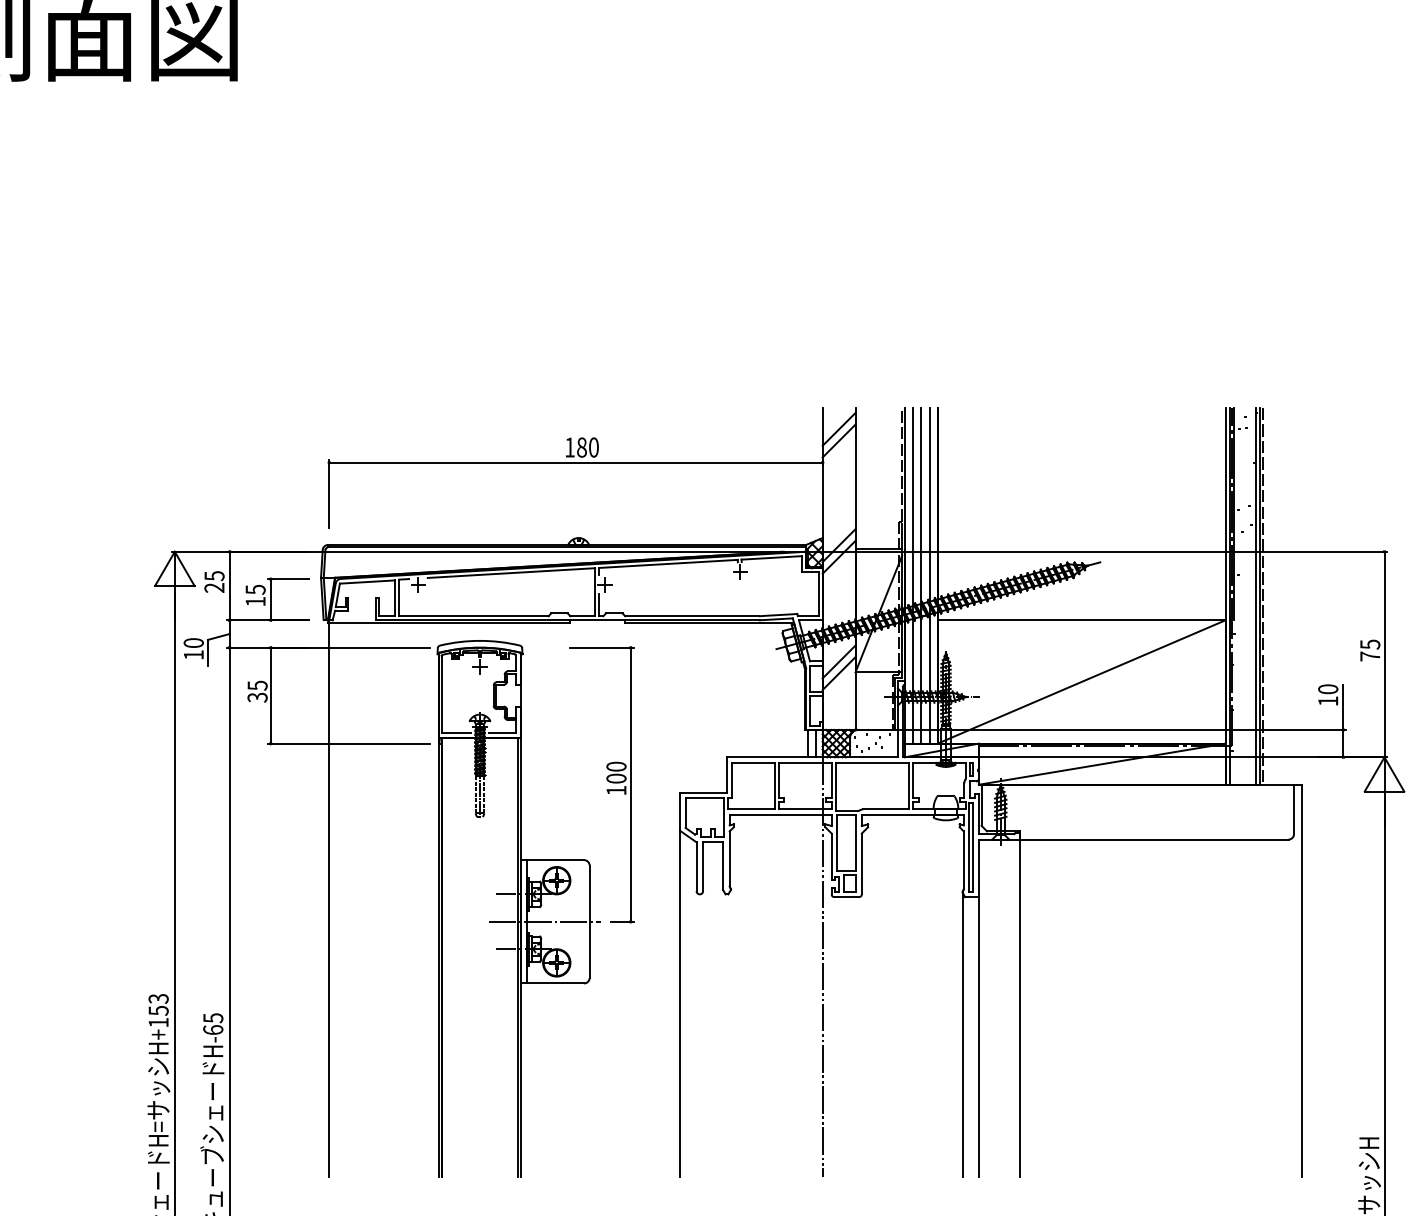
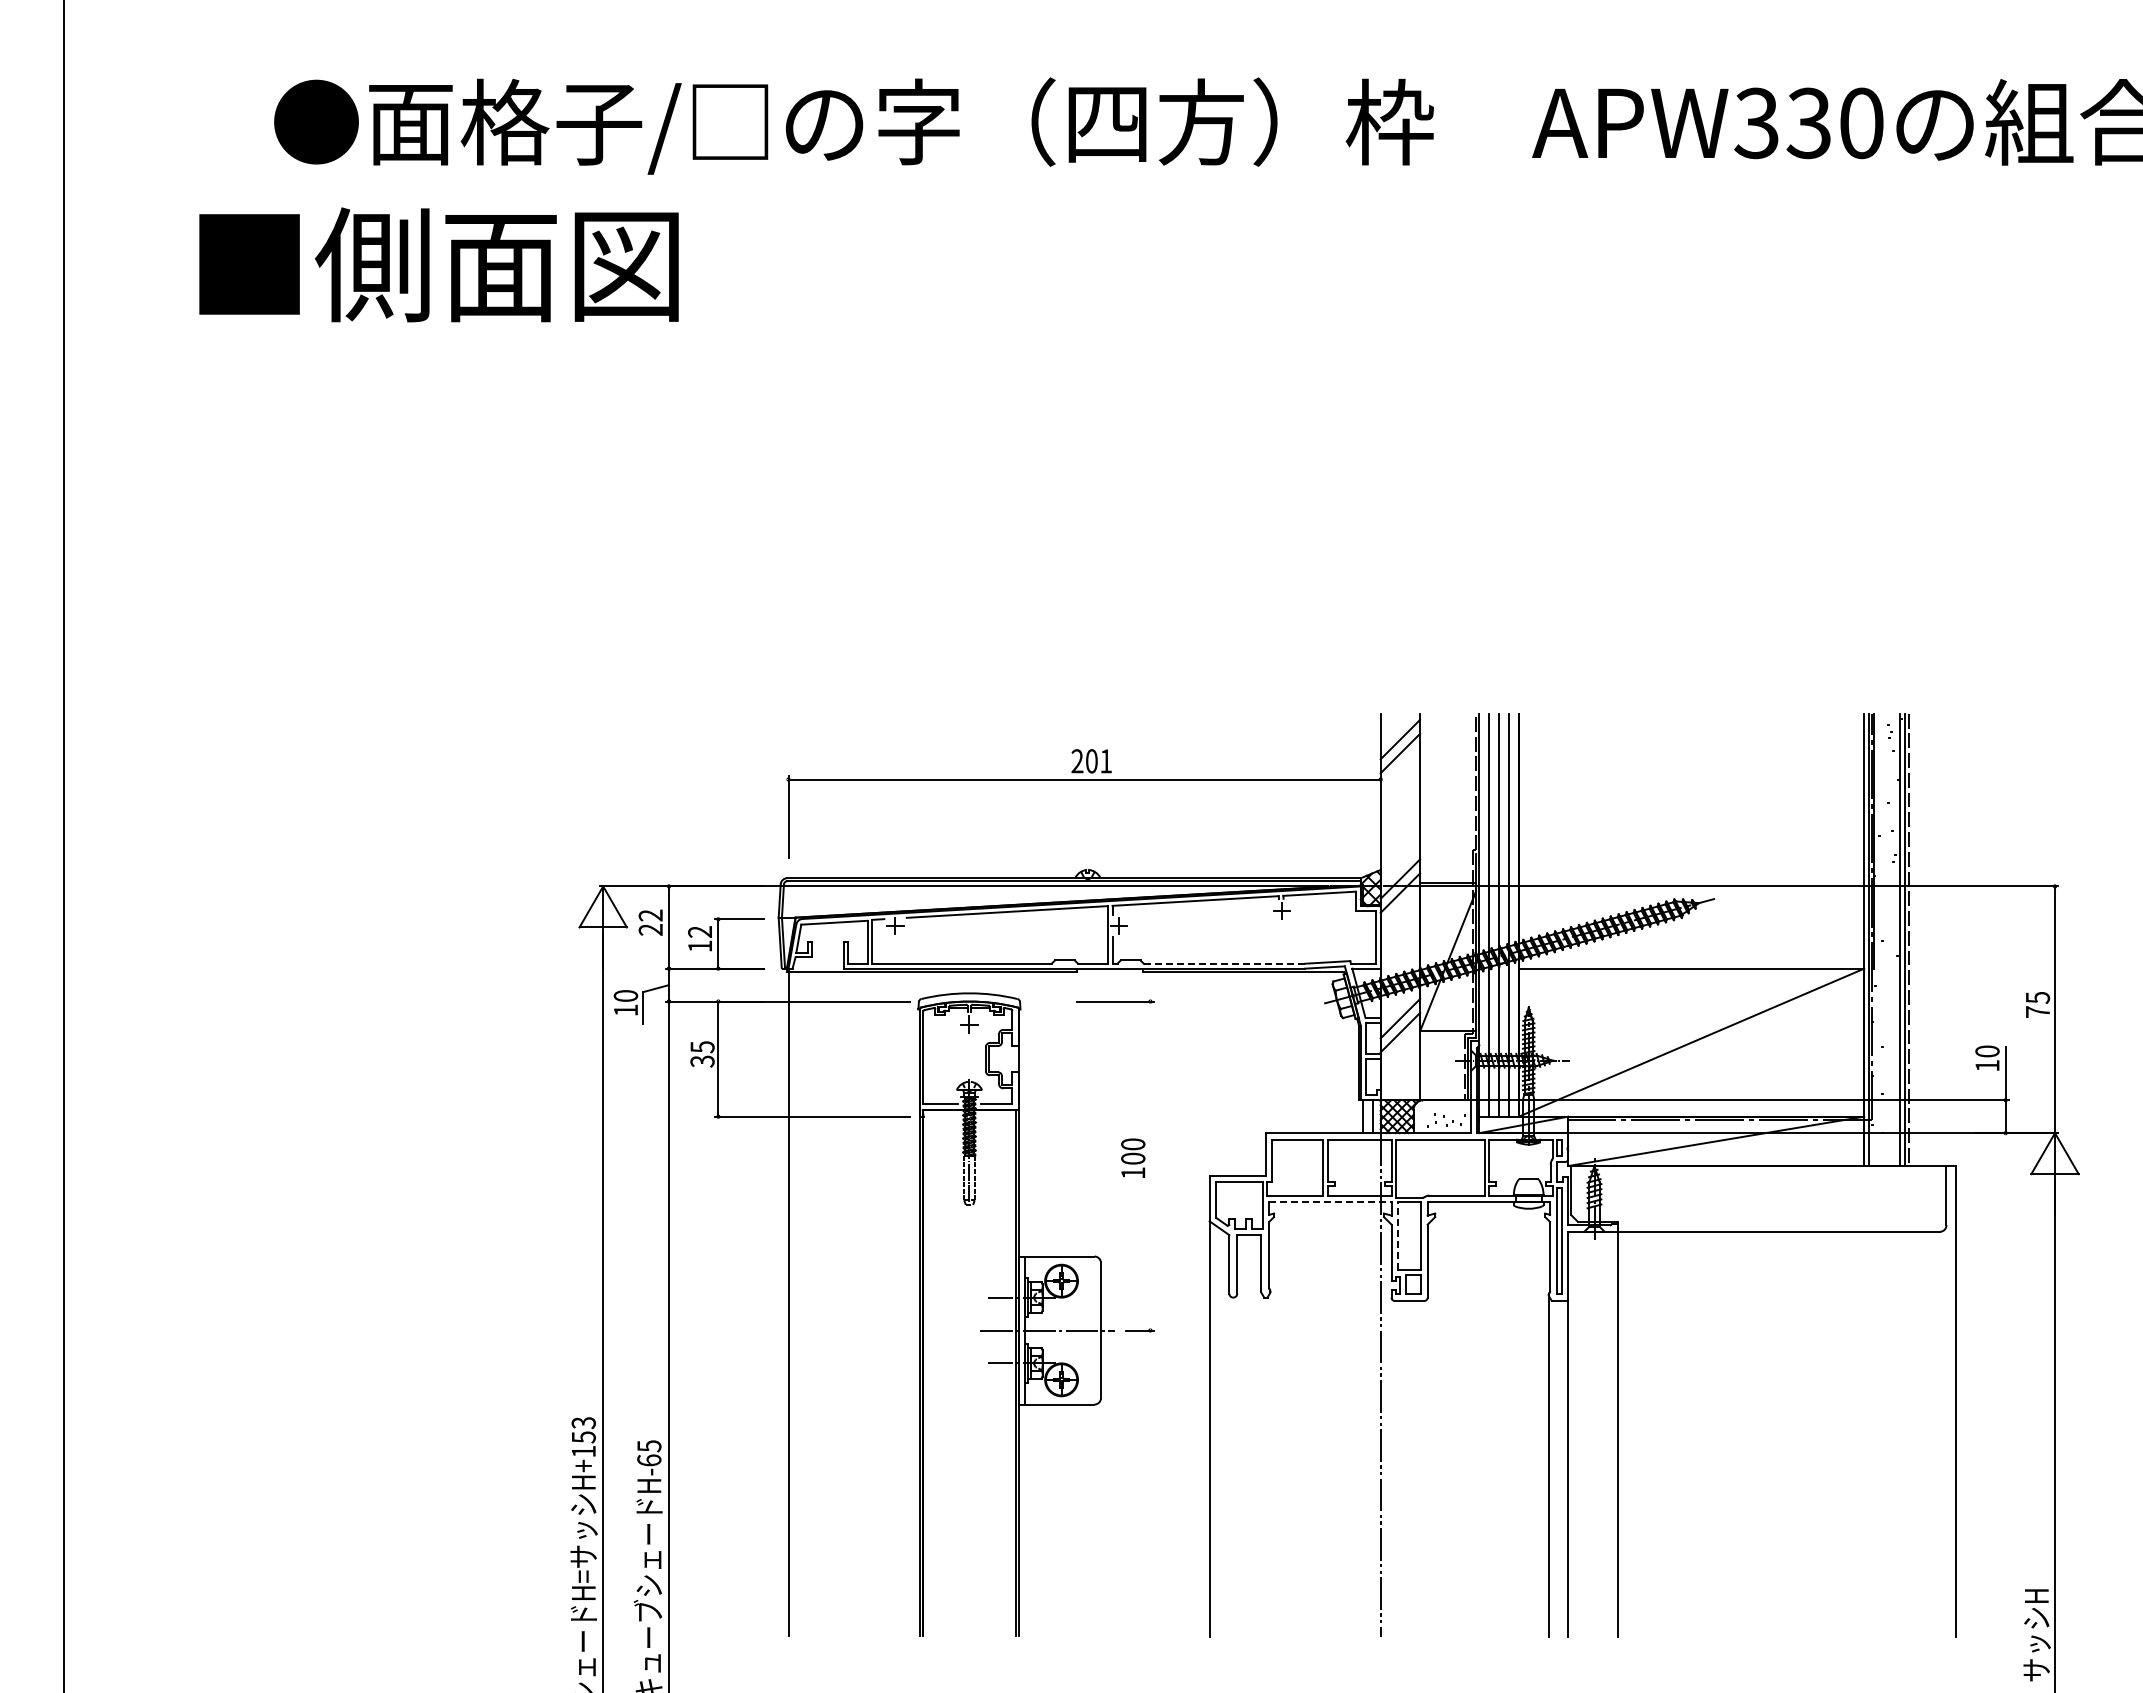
text: (581, 447) -> (1091, 761), 180 -> 201
text: (214, 576) -> (650, 915), 25 -> 22
text: (255, 590) -> (700, 932), 15 -> 12
line: (692, 615) -> (1224, 963), solid -> dashed
line: (630, 784) -> (1150, 1165), removed
line: (780, 815) -> (1330, 1202), solid -> dashed
line: (837, 843) -> (1398, 1236), solid -> dashed

